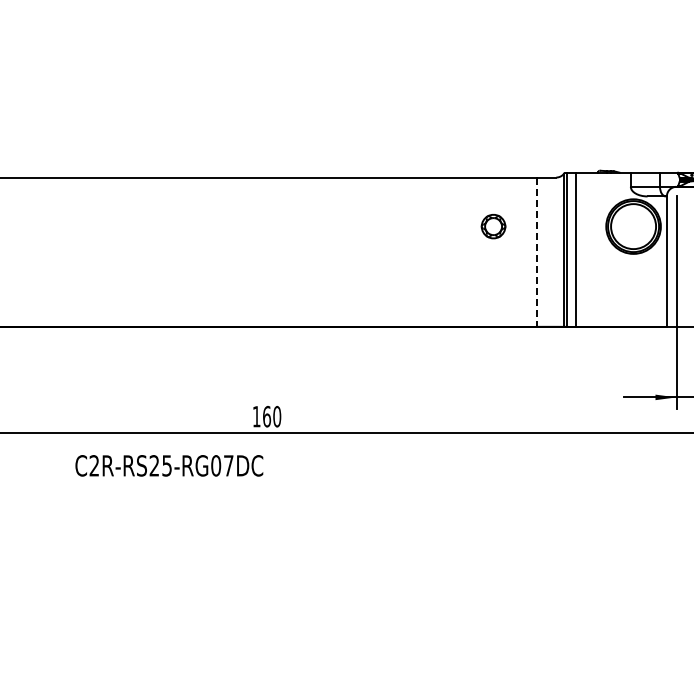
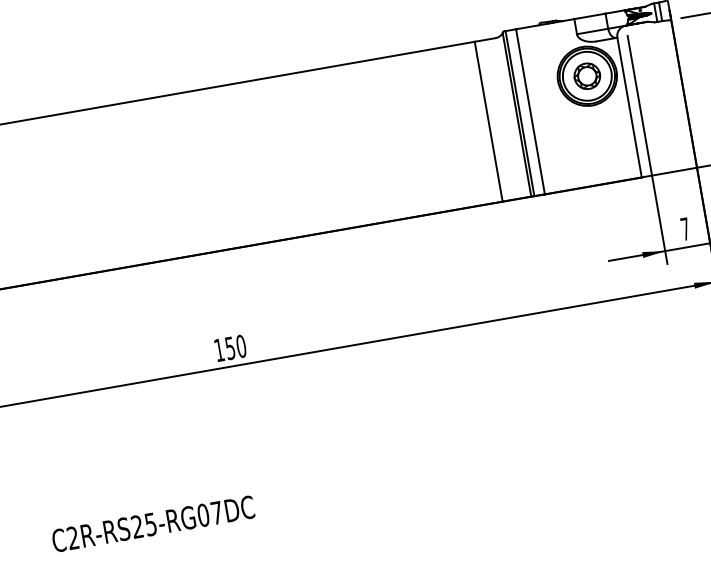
part: (493, 226) -> (587, 76), moved
line: (536, 252) -> (488, 122), dashed -> solid
text: (267, 416) -> (230, 347), 160 -> 150
text: (169, 465) -> (153, 523), moved

